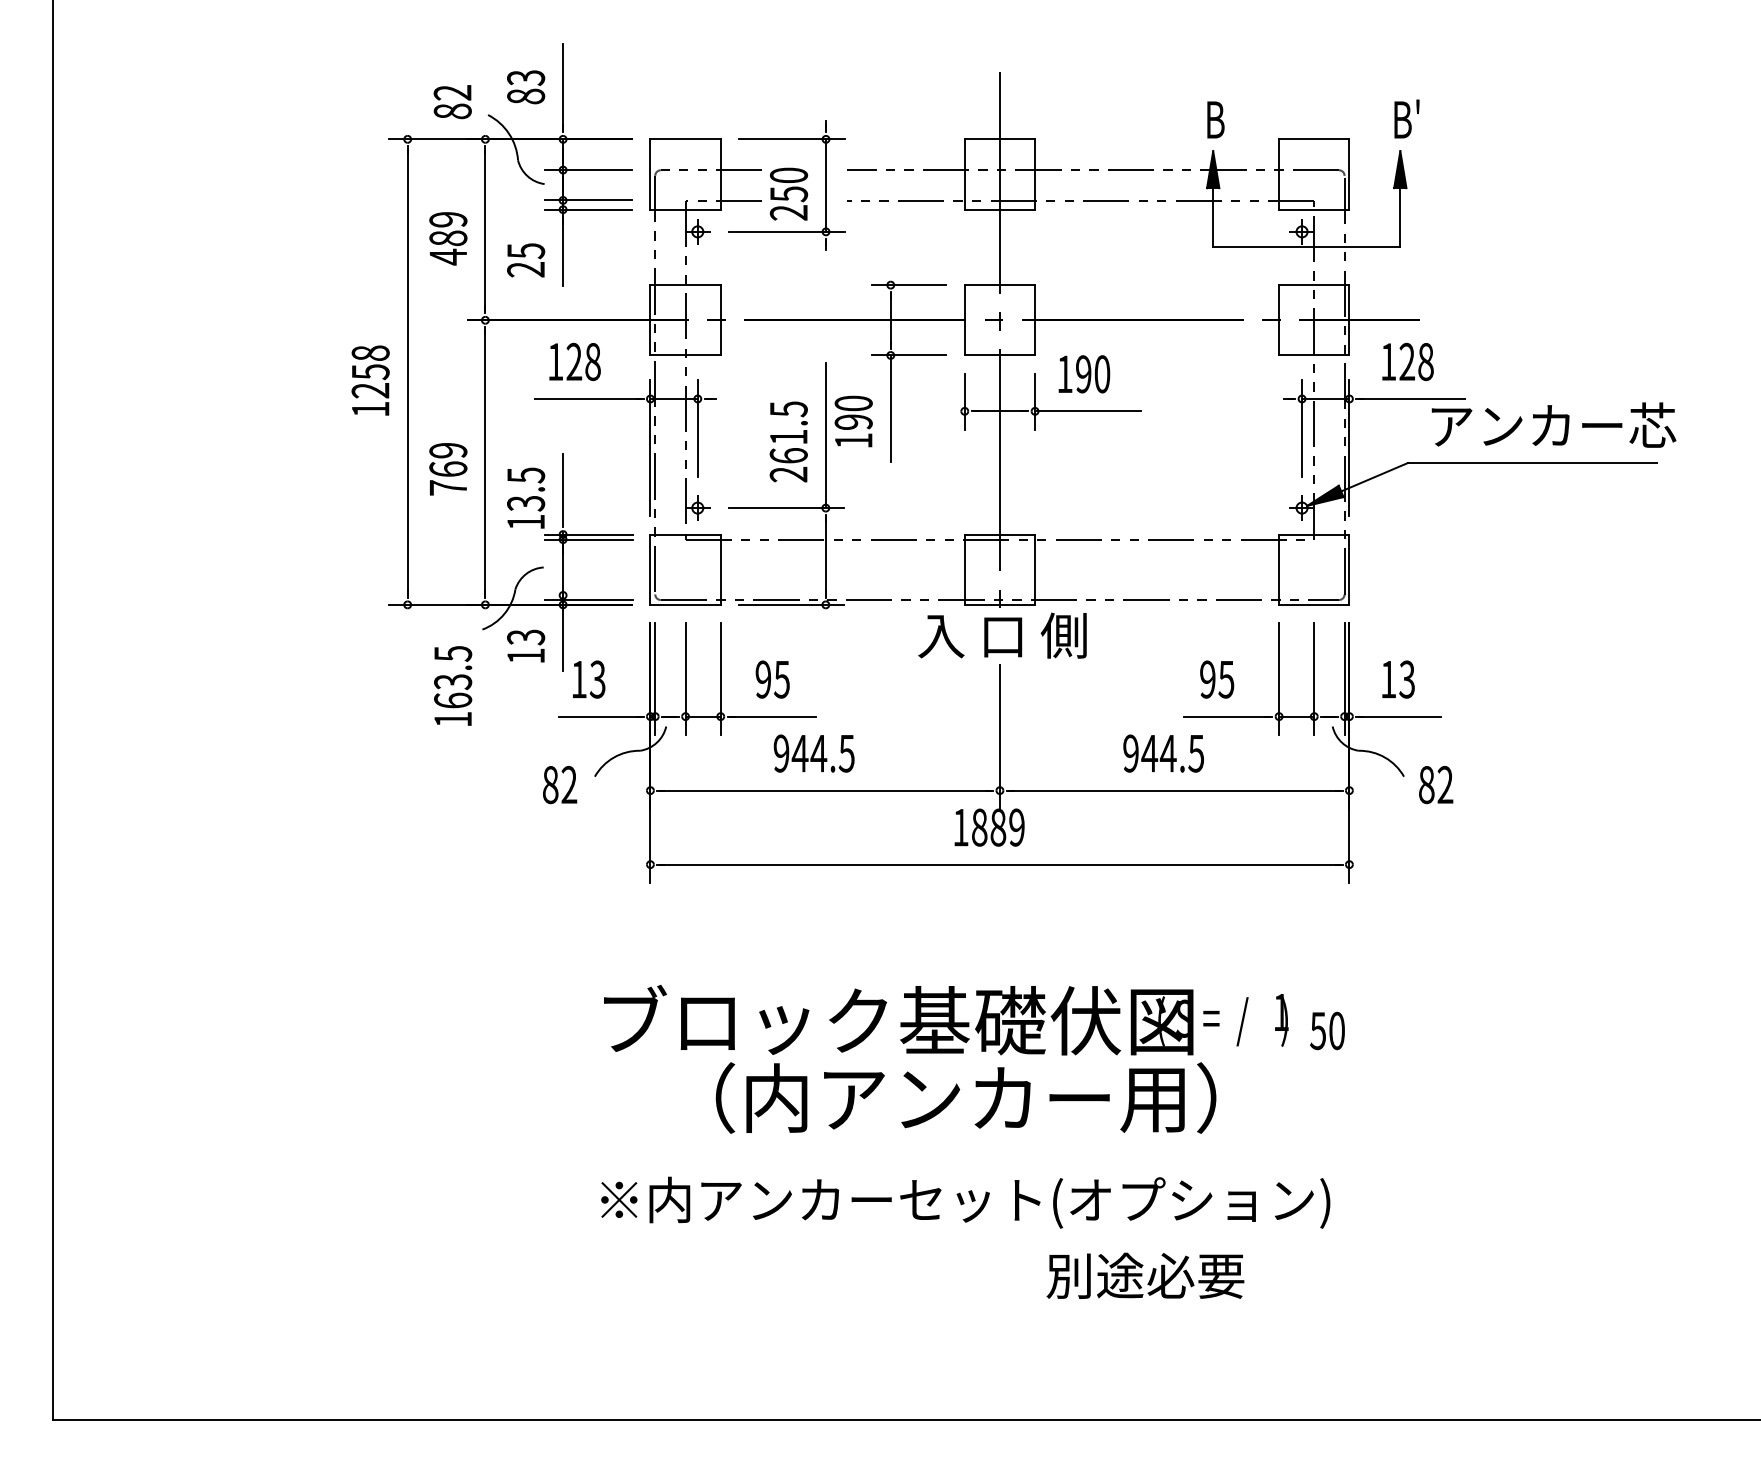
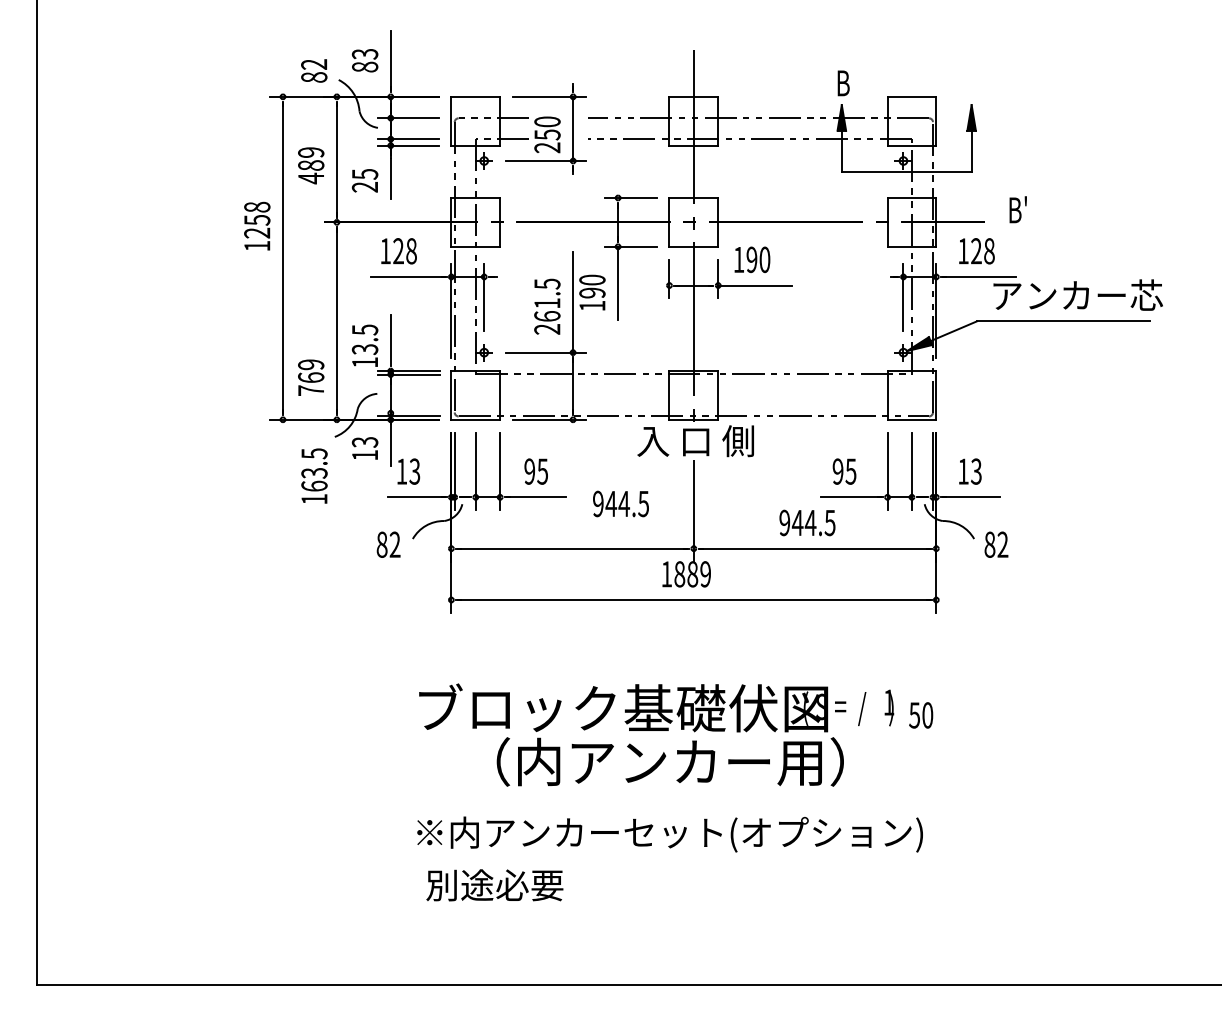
text: (1405, 118) -> (1017, 209), moved
text: (370, 379) -> (257, 225), moved
text: (448, 468) -> (311, 377), moved
text: (813, 752) -> (620, 503), moved
text: (1144, 1276) -> (494, 885), moved

